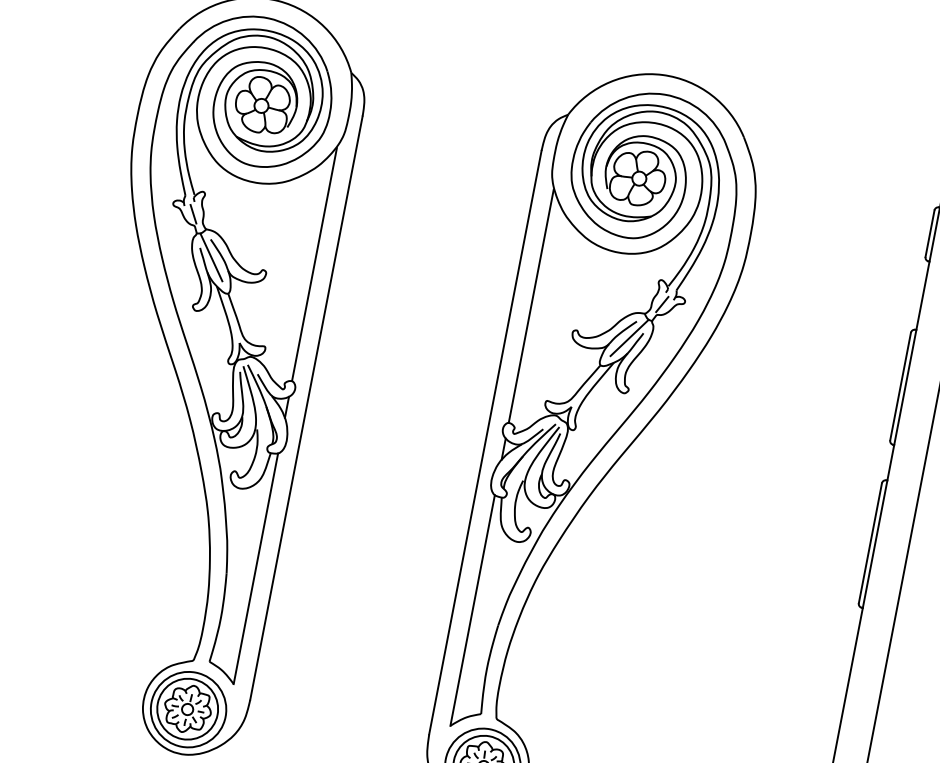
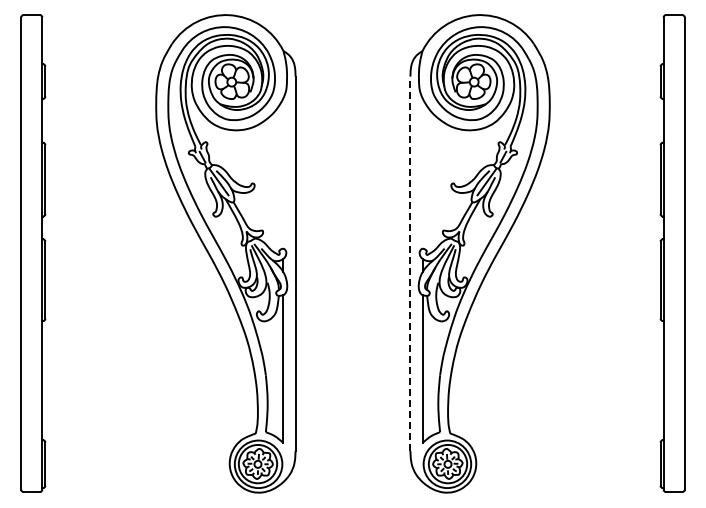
line: (314, 263) -> (283, 173), removed
line: (531, 305) -> (422, 173), removed
line: (485, 442) -> (410, 263), solid -> dashed

